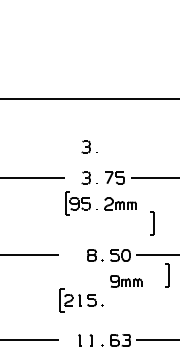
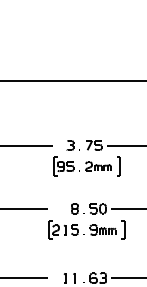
part: (89, 146) -> (73, 119), removed
part: (152, 223) -> (118, 166), moved
part: (167, 275) -> (122, 230), moved
part: (81, 300) -> (66, 230), moved

